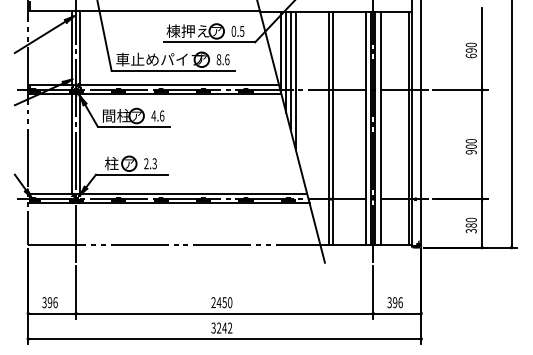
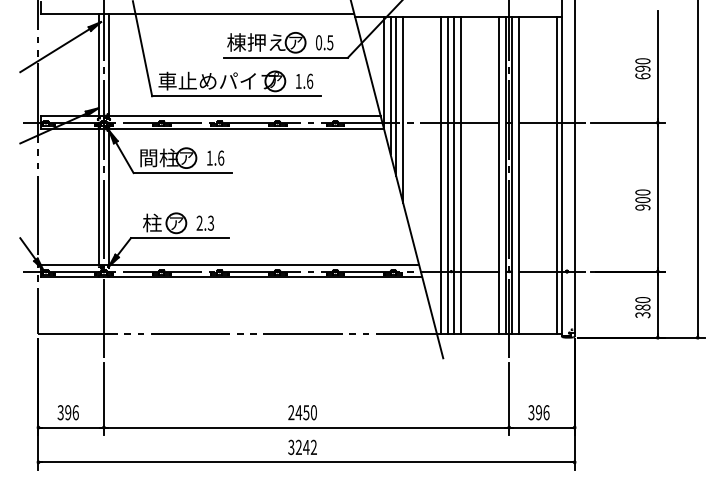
text: (218, 59) -> (298, 81), 8.6 -> 1.6
text: (153, 115) -> (209, 157), 4.6 -> 1.6
line: (323, 128) -> (441, 175), added
line: (338, 128) -> (461, 175), added

